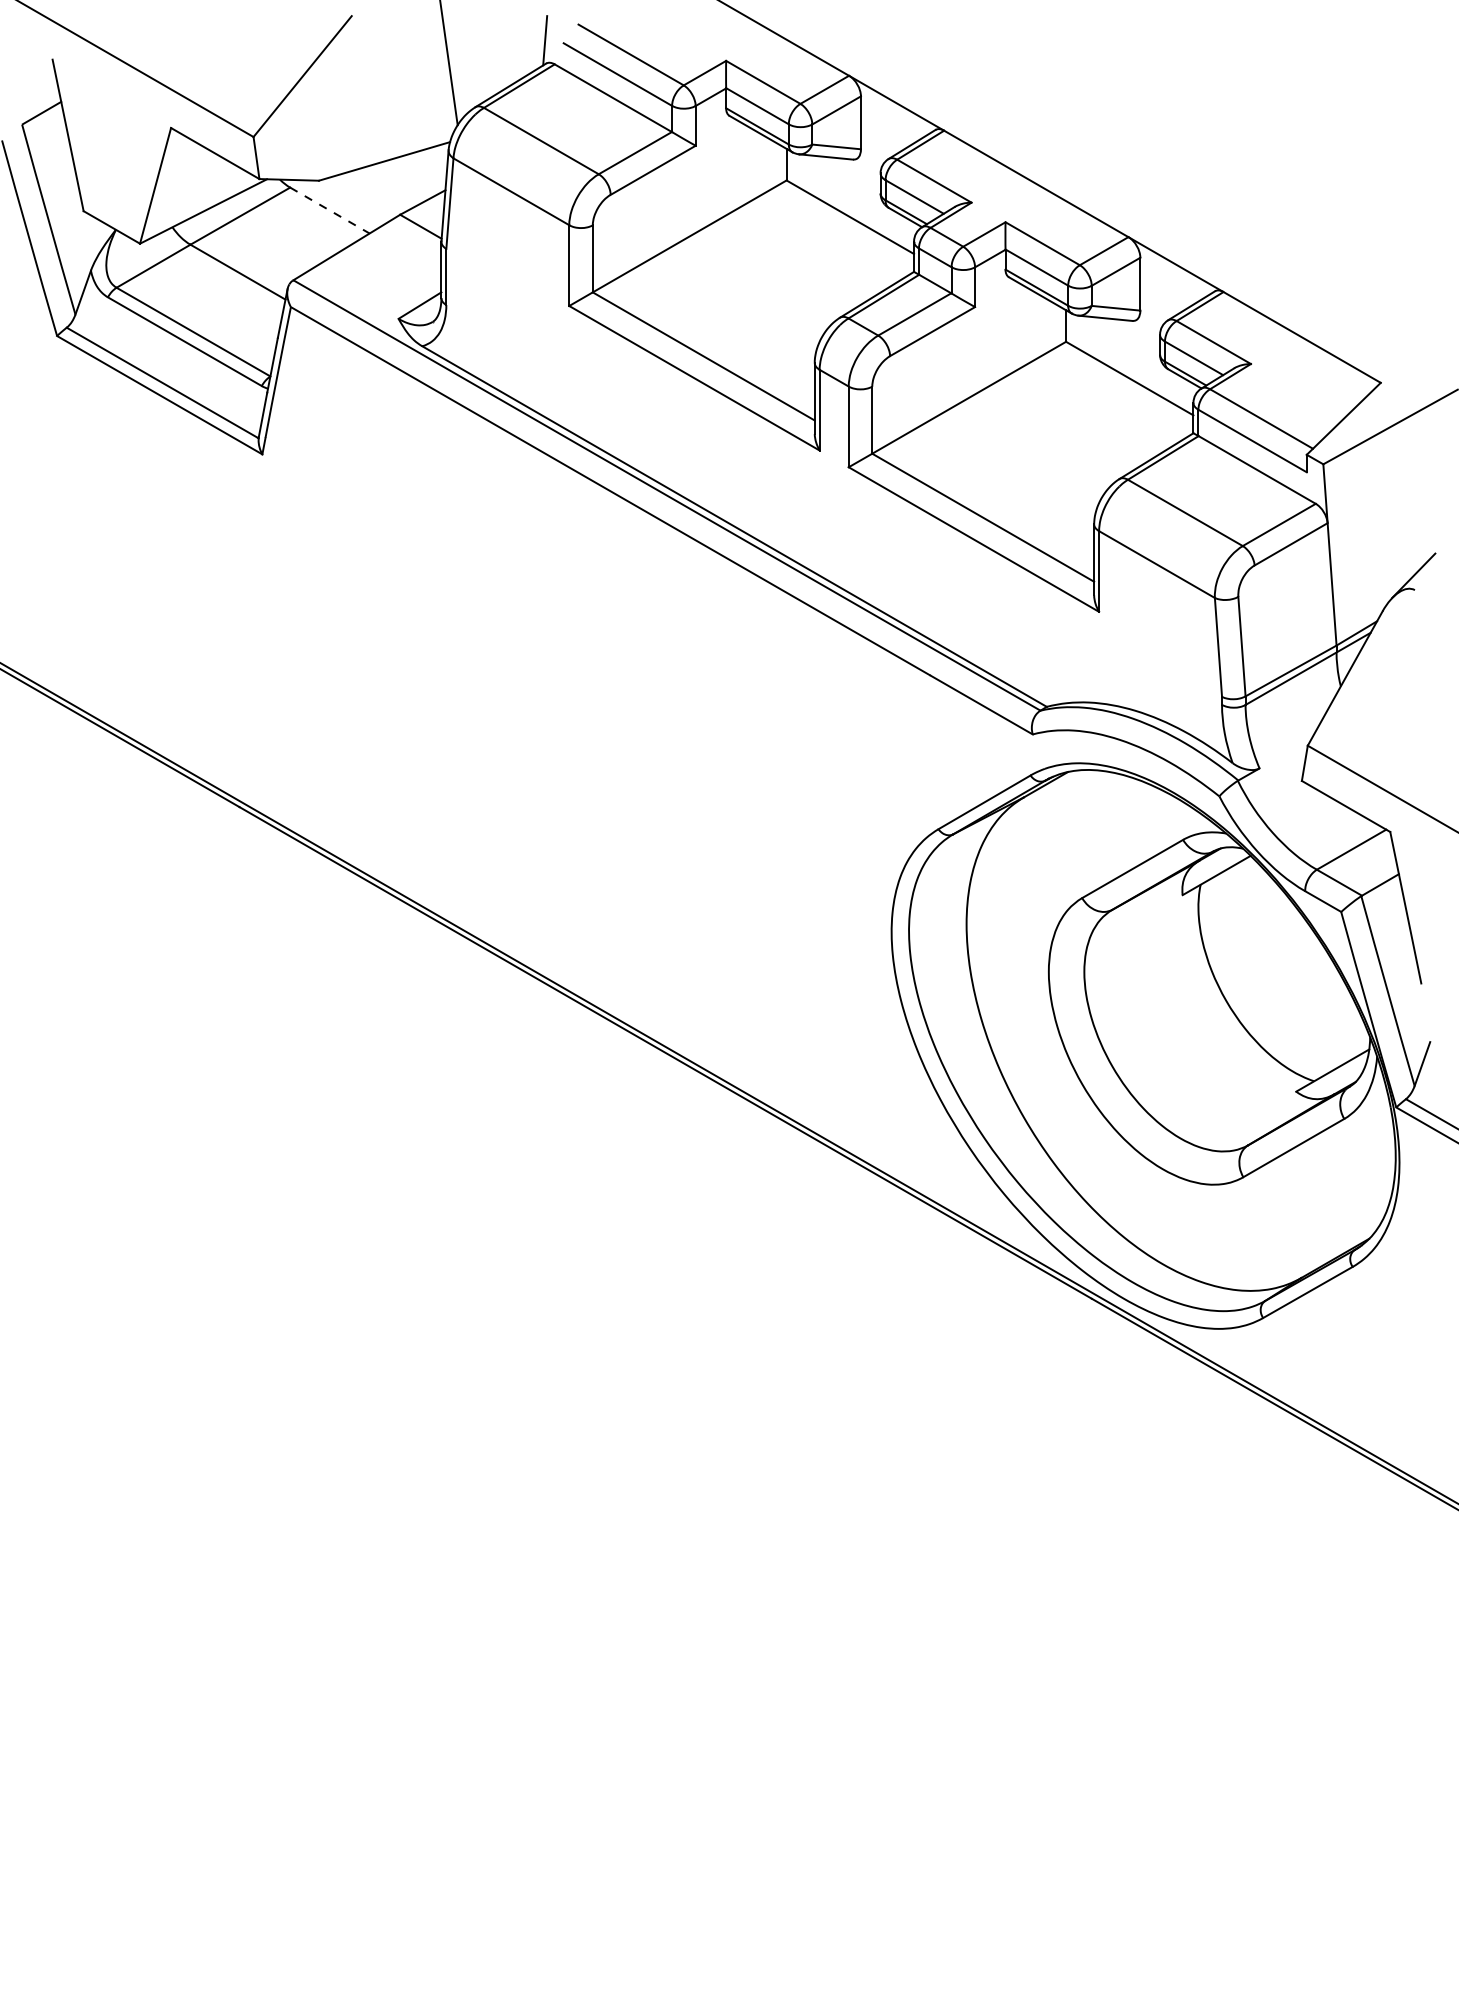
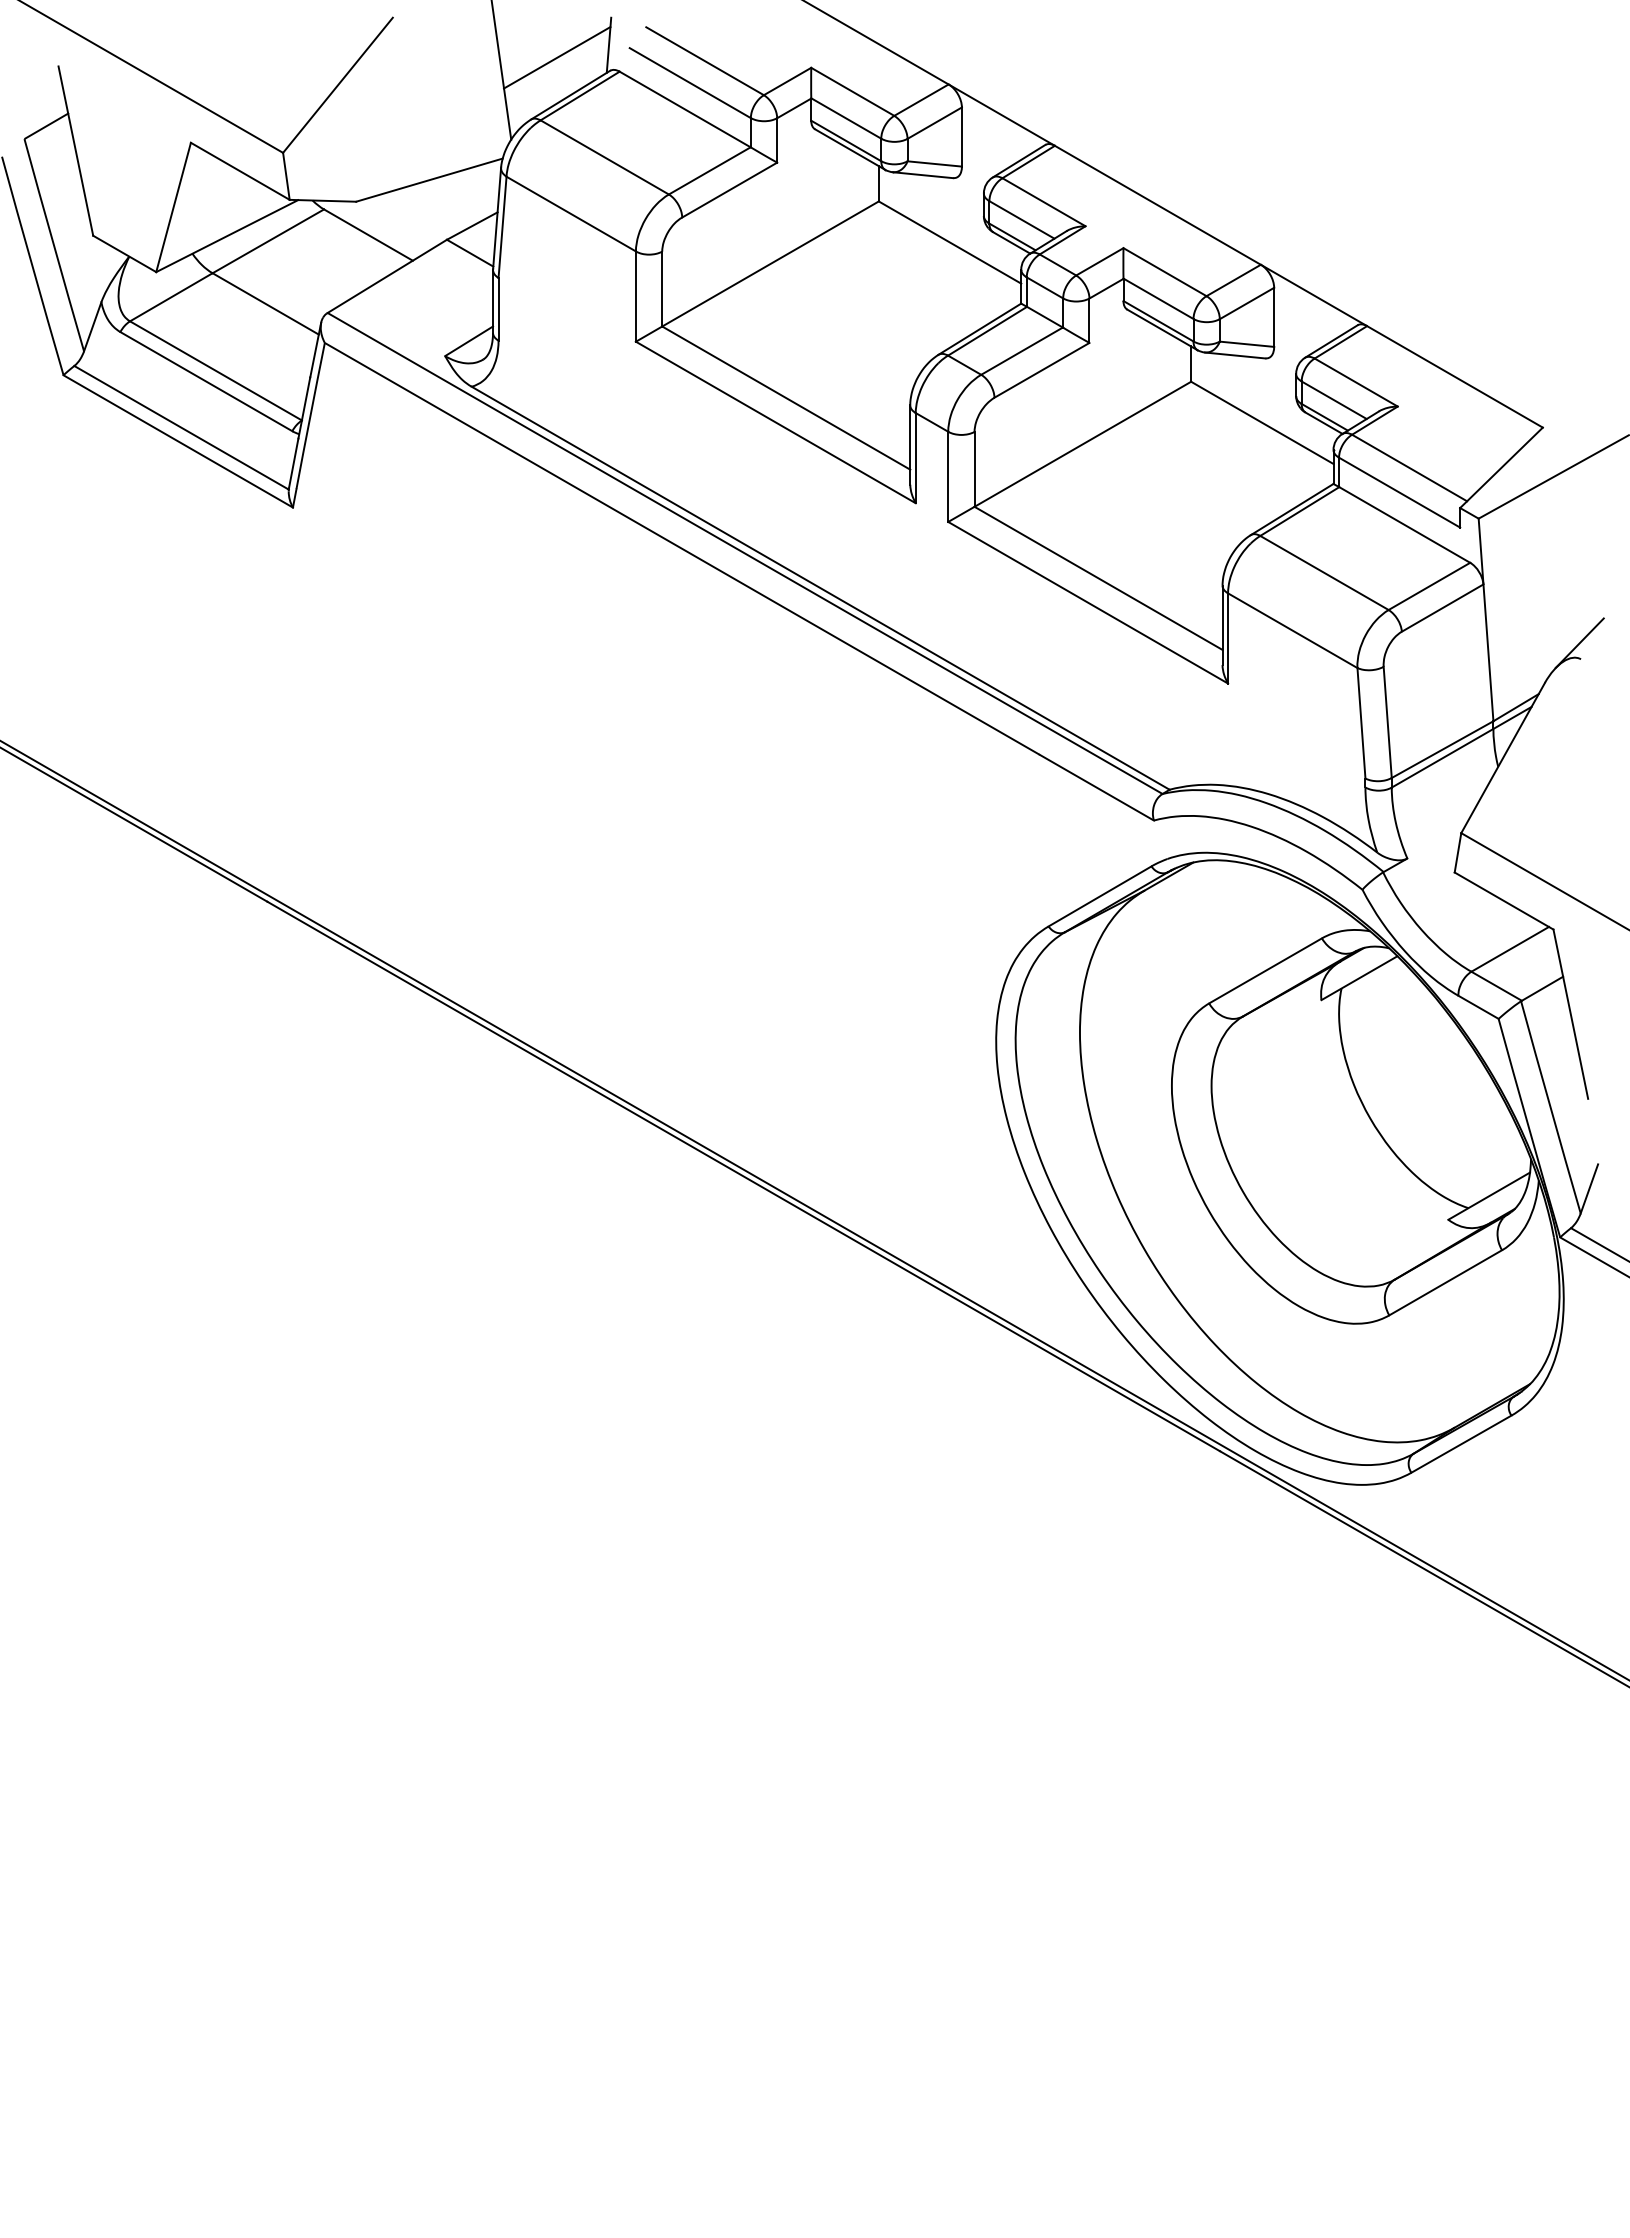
line: (499, 51) -> (557, 57), added
line: (329, 210) -> (368, 235), dashed -> solid

